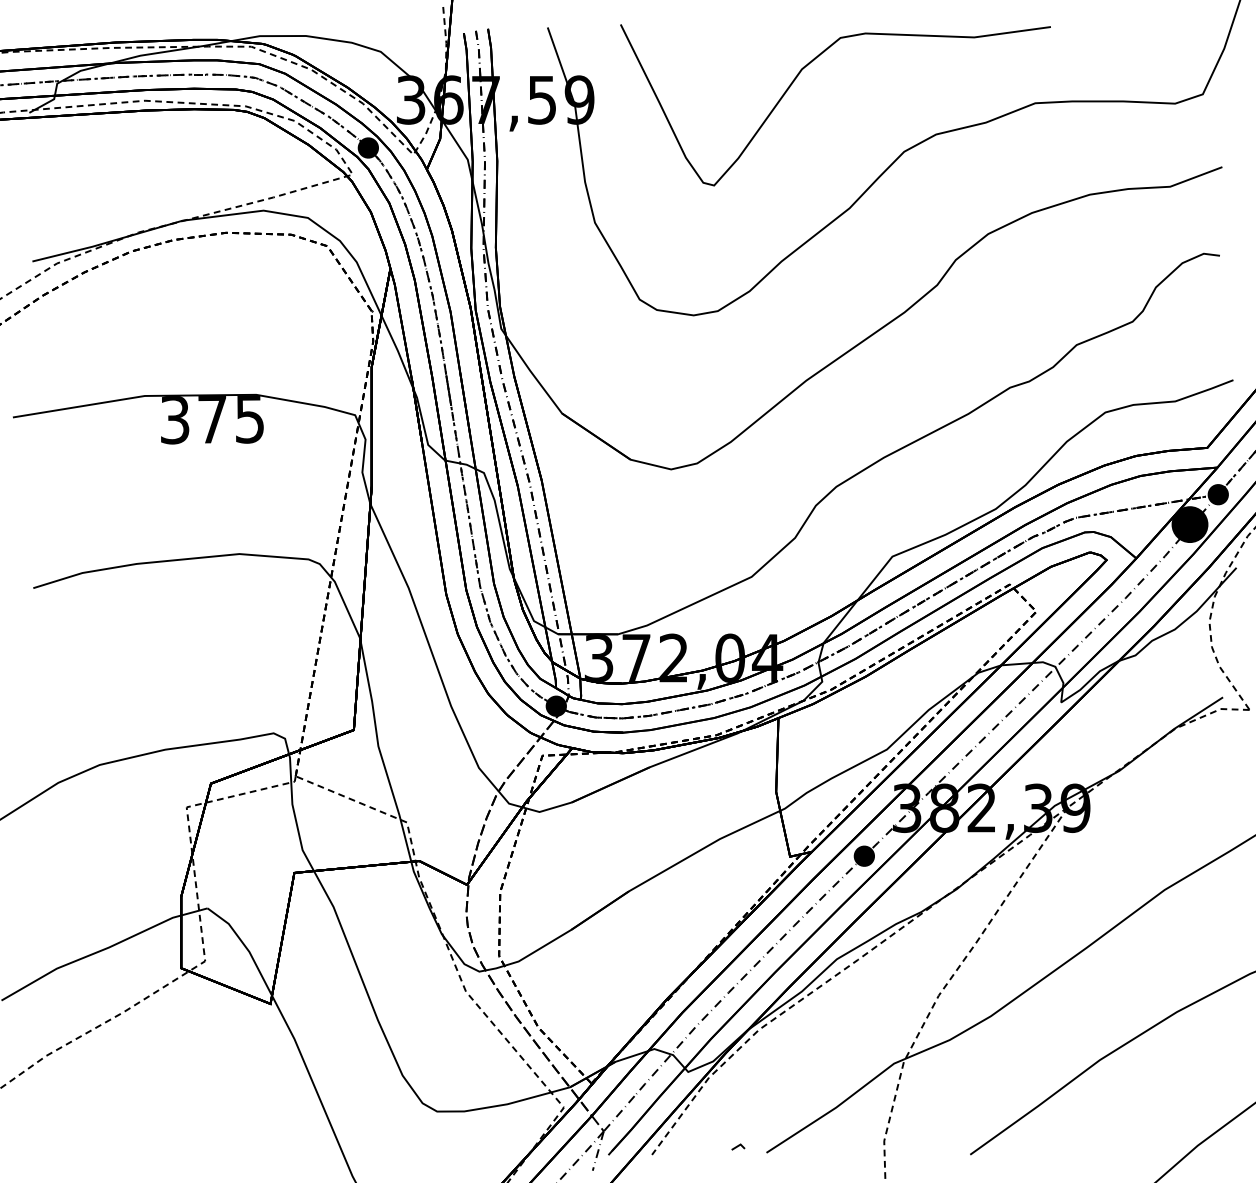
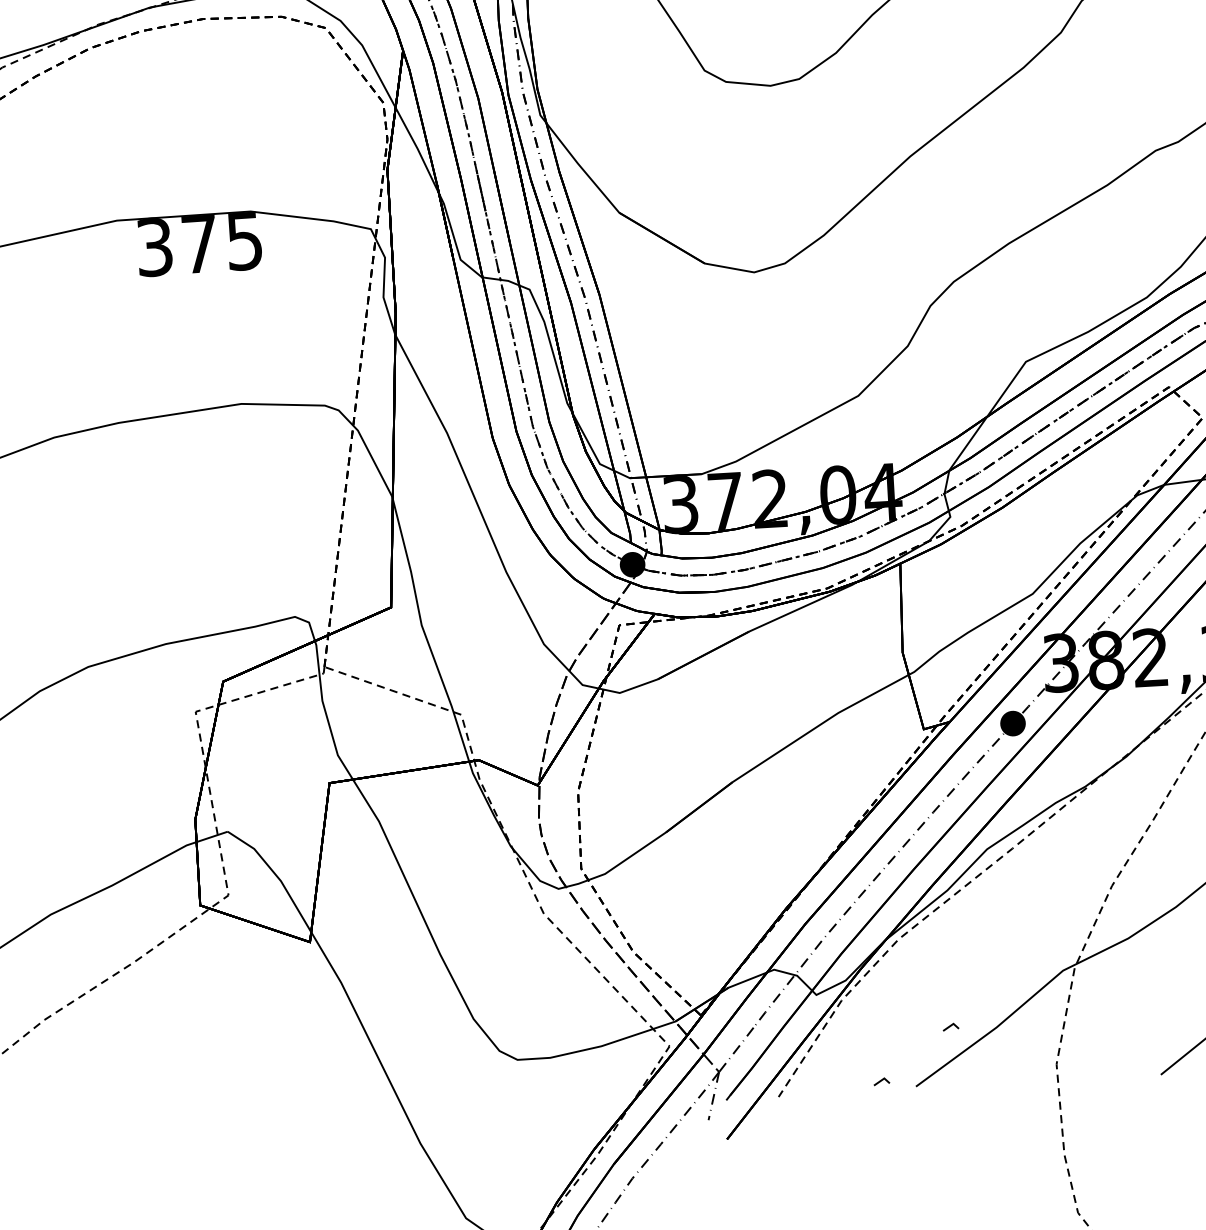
line: (798, 1104) -> (951, 1026), added

